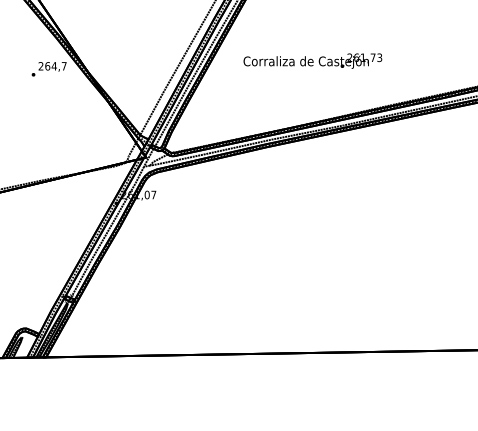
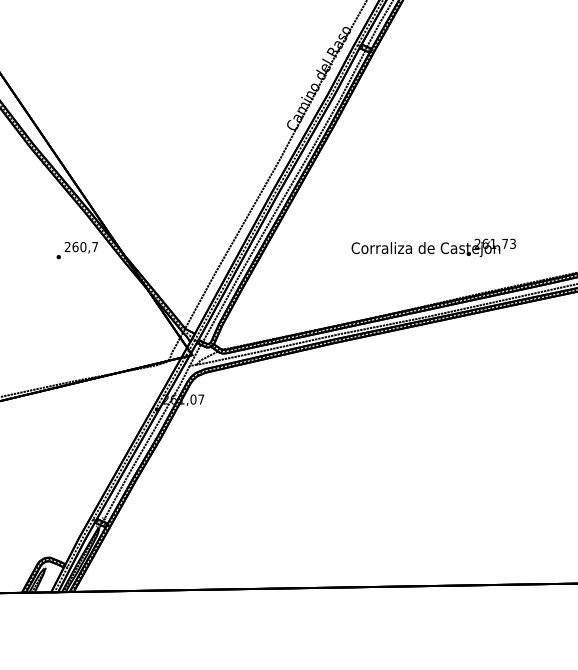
text: (312, 60) -> (433, 247), moved
text: (54, 65) -> (83, 246), 264,7 -> 260,7

